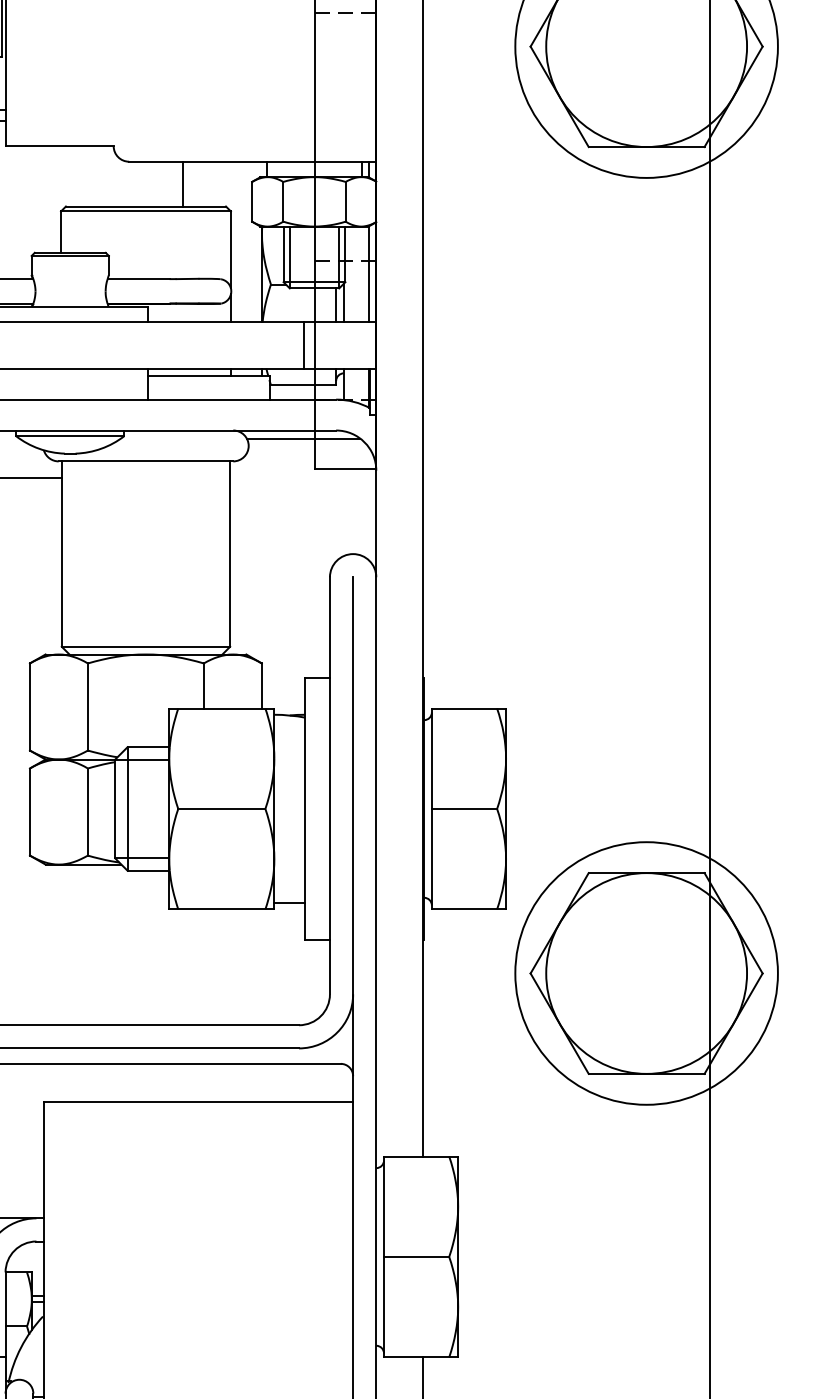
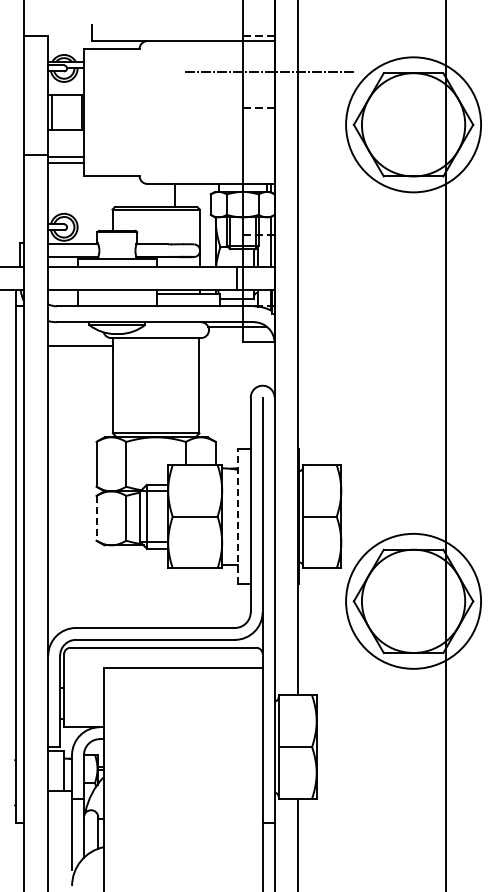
line: (306, 808) -> (238, 516), solid -> dashed
line: (29, 812) -> (96, 518), solid -> dashed

